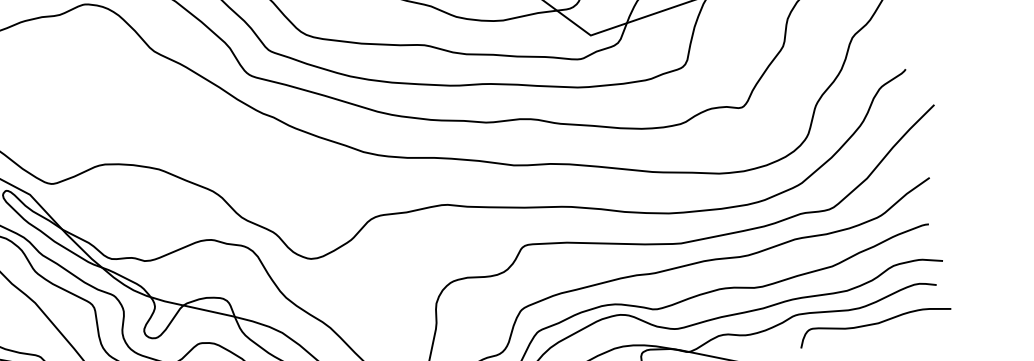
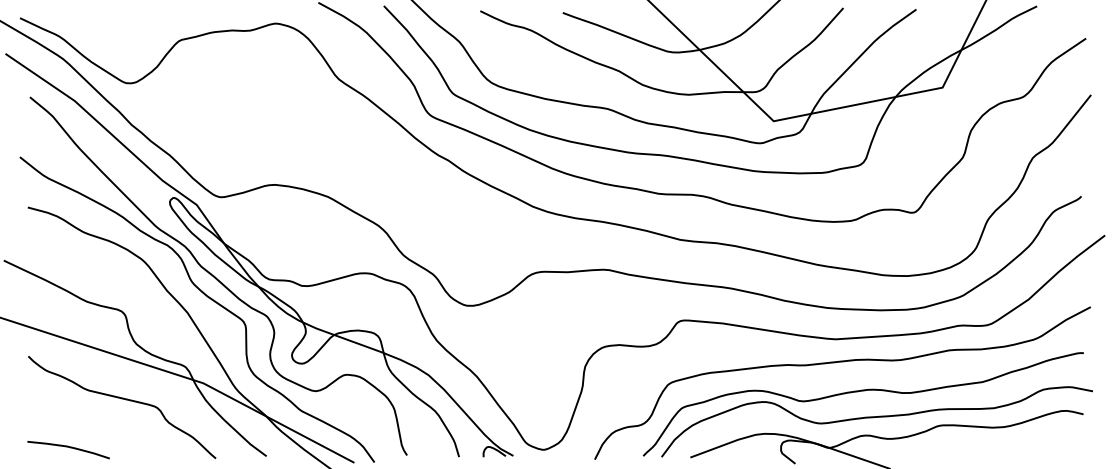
curve: (875, 324) -> (1017, 445), removed

